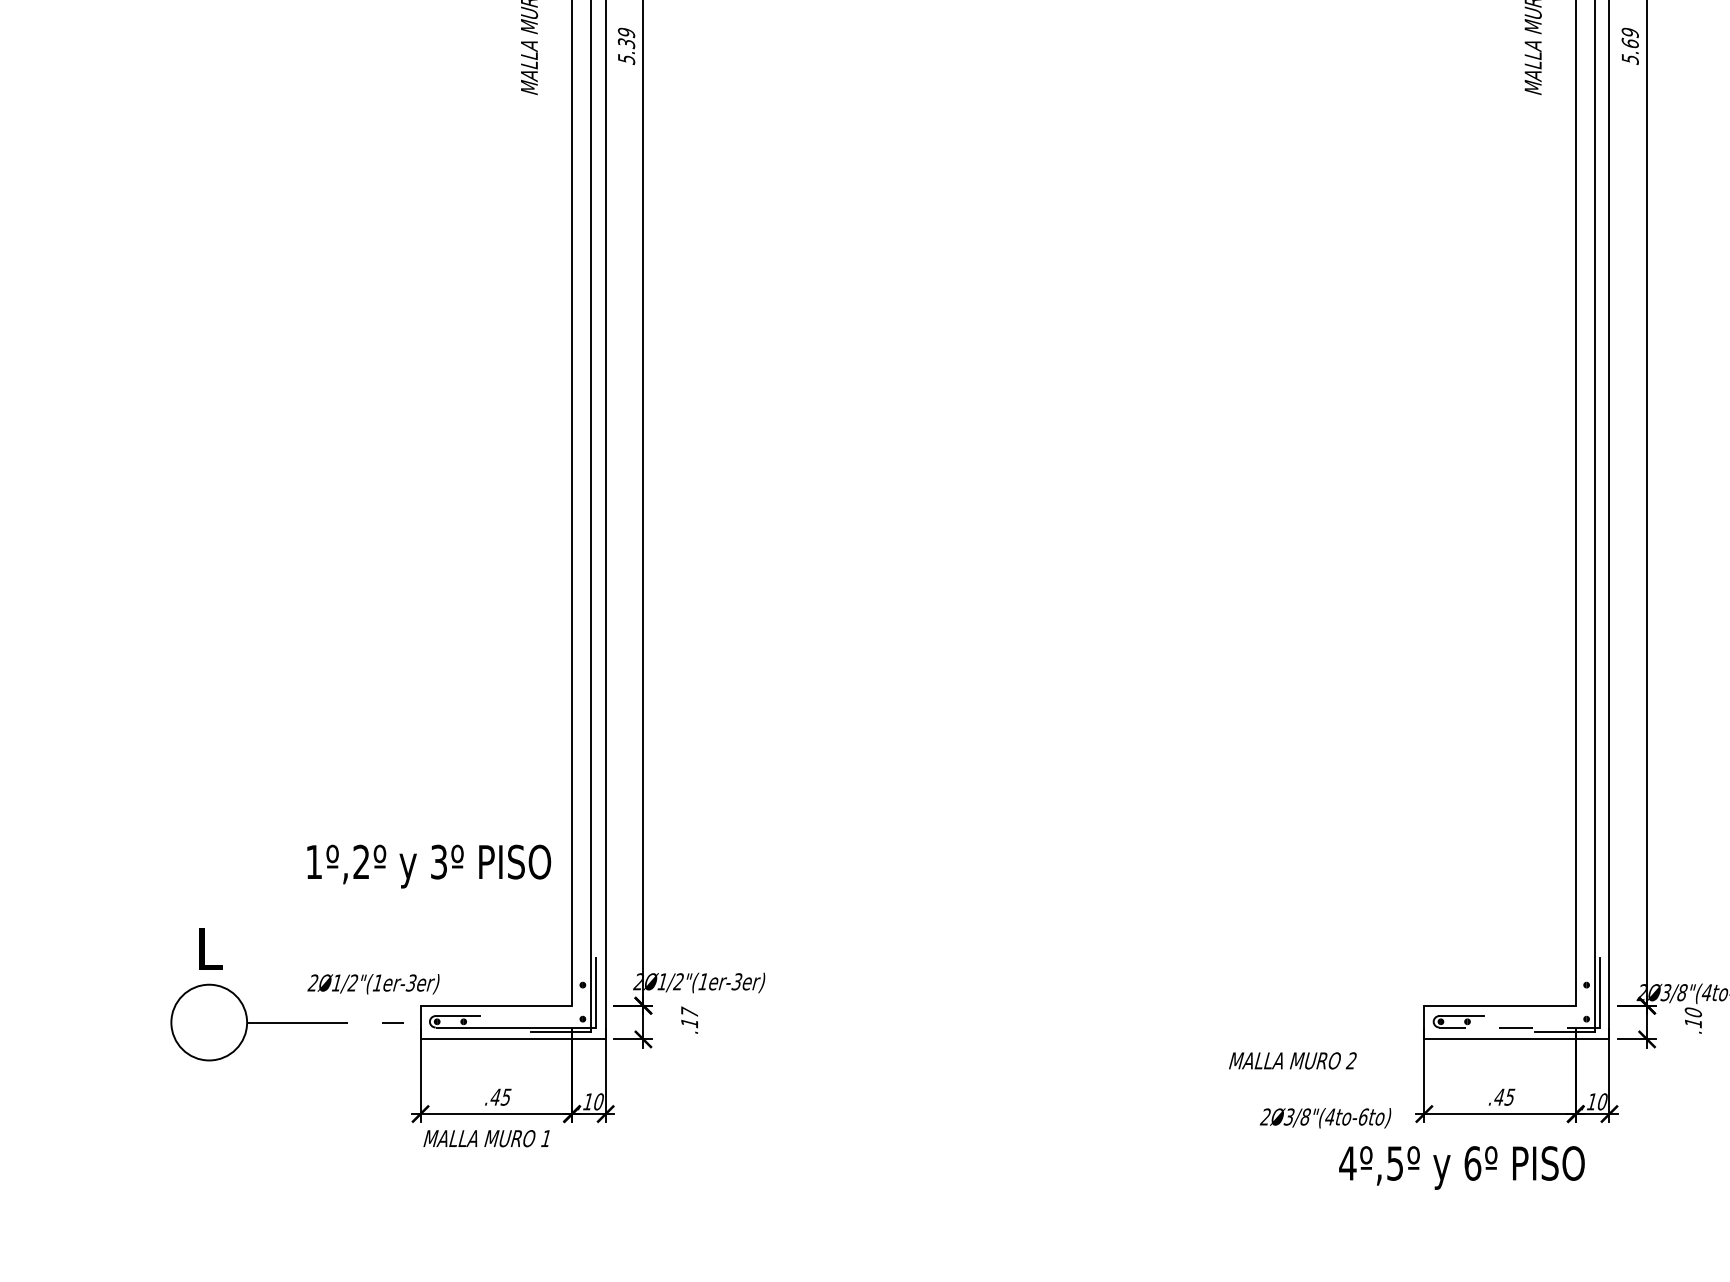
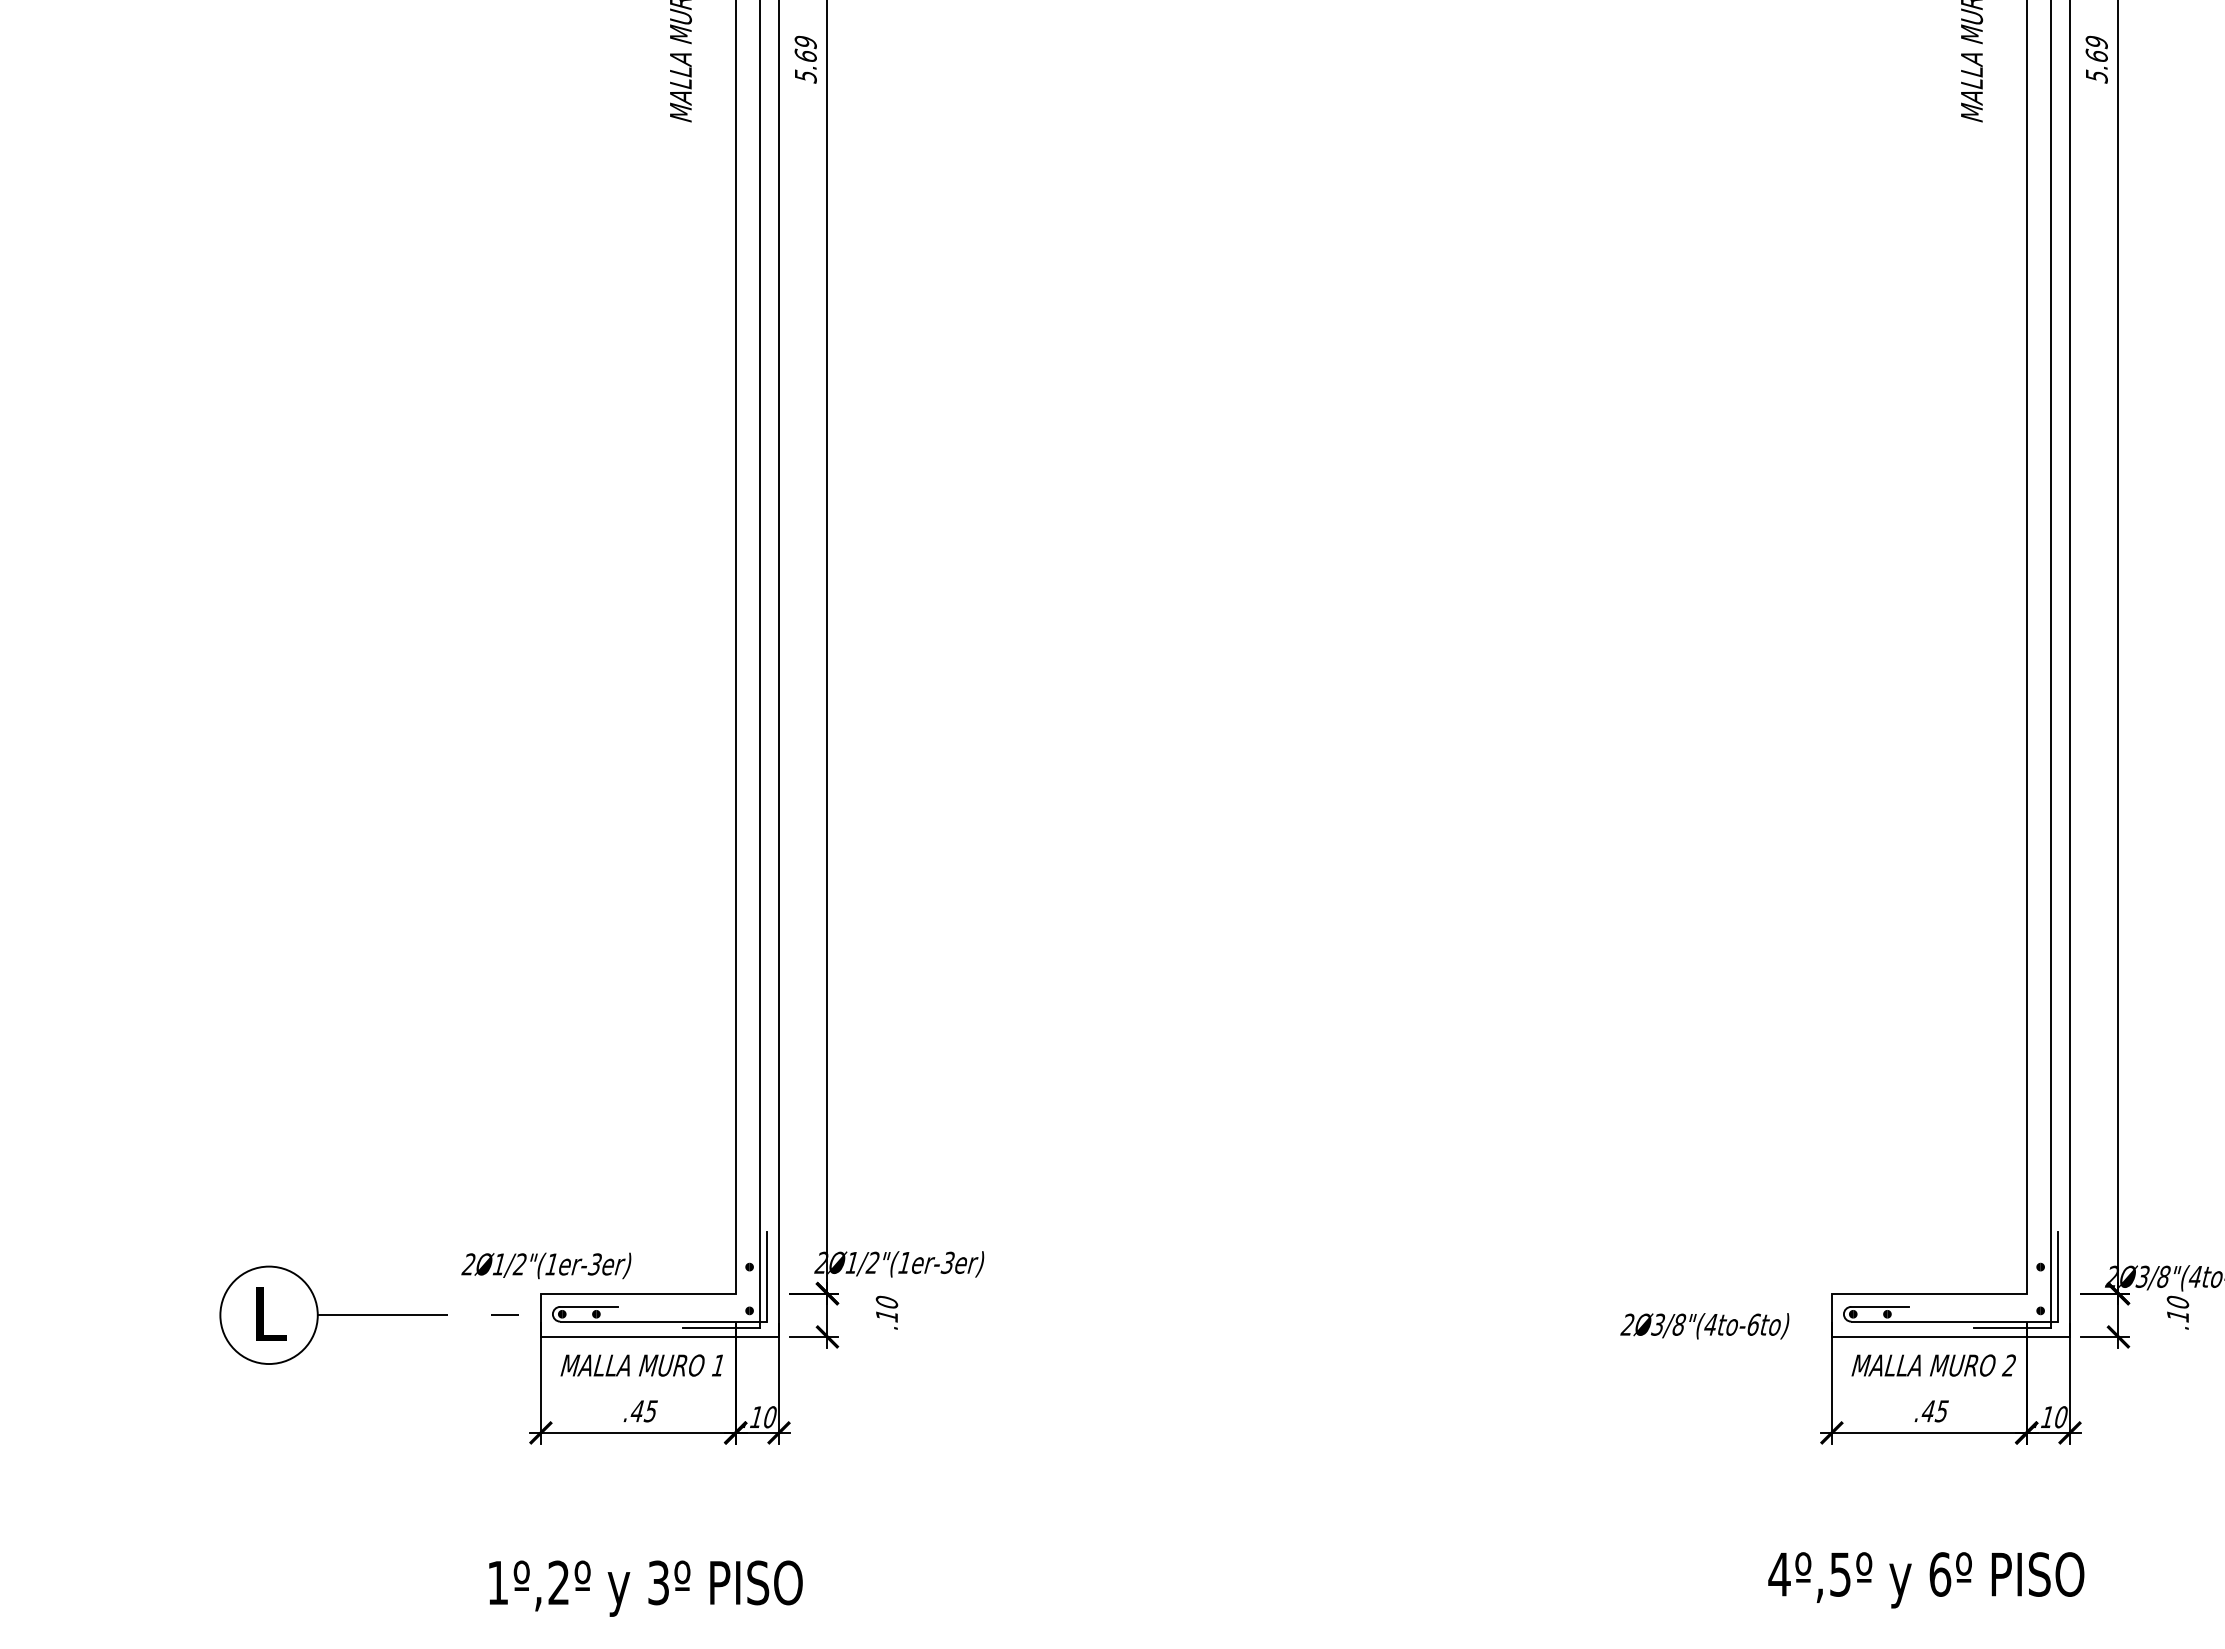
text: (626, 43) -> (805, 55), 5.39 -> 5.69
text: (428, 866) -> (645, 1588), moved
text: (211, 948) -> (271, 1313), moved
text: (373, 983) -> (546, 1265), moved
text: (689, 1011) -> (886, 1301), .17 -> .10
line: (1519, 1027) -> (1954, 1321), dashed -> solid
text: (1292, 1060) -> (1933, 1365), moved
text: (1325, 1118) -> (1704, 1326), moved
text: (486, 1138) -> (641, 1365), moved
text: (1462, 1168) -> (1926, 1580), moved

